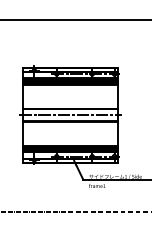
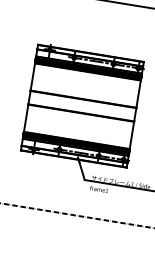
line: (70, 115) -> (82, 106), removed

